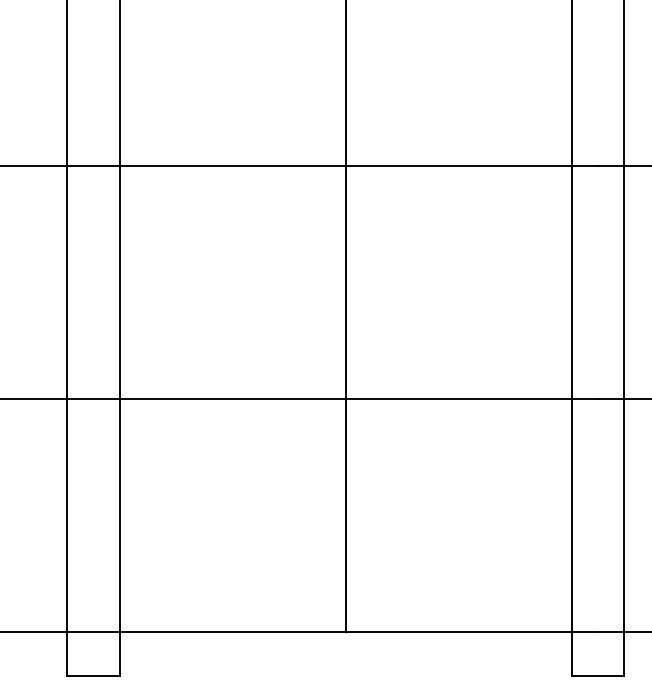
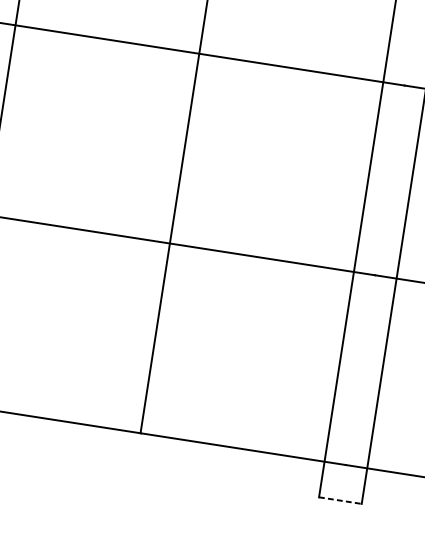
line: (598, 675) -> (341, 500), solid -> dashed

